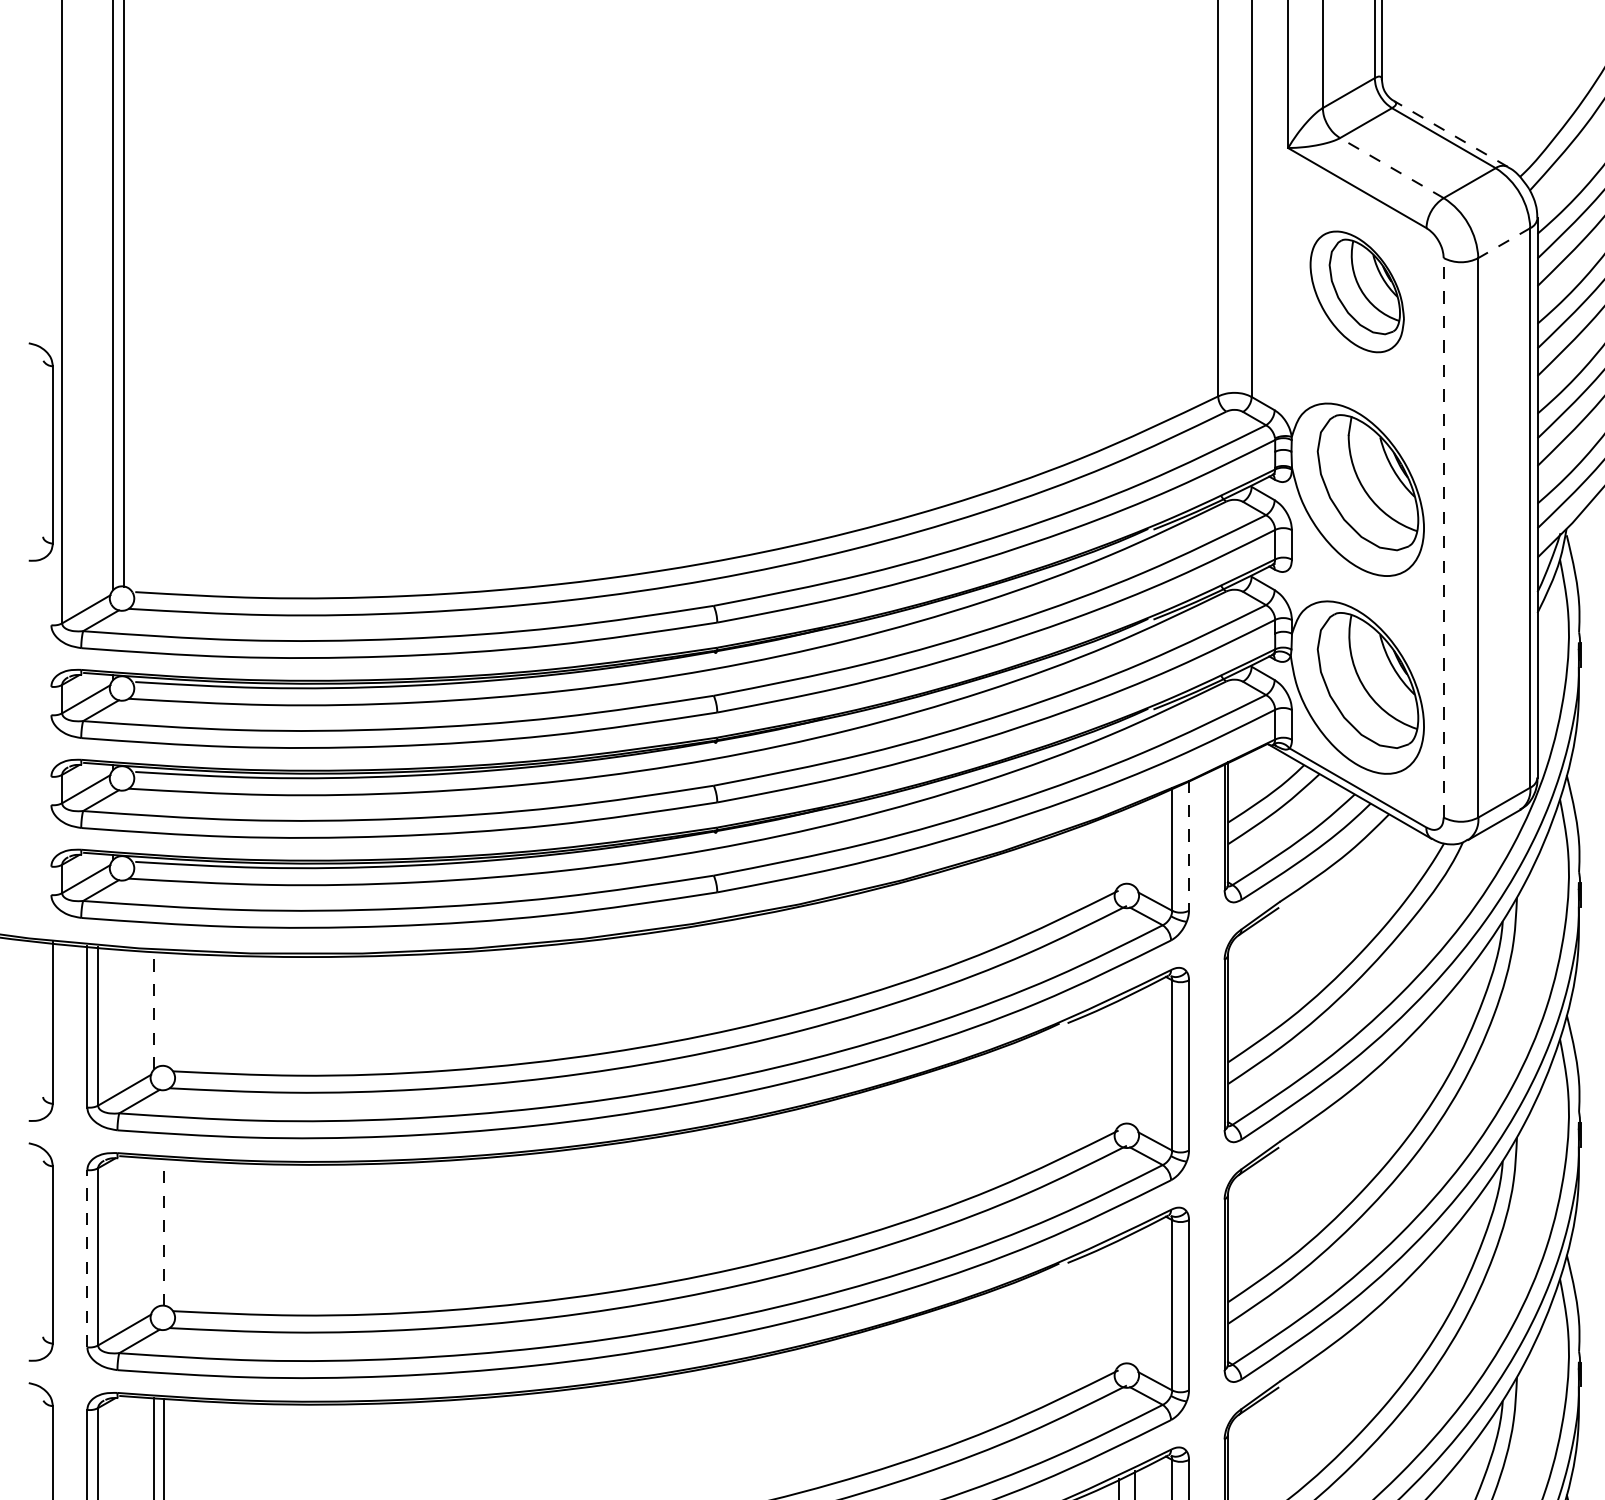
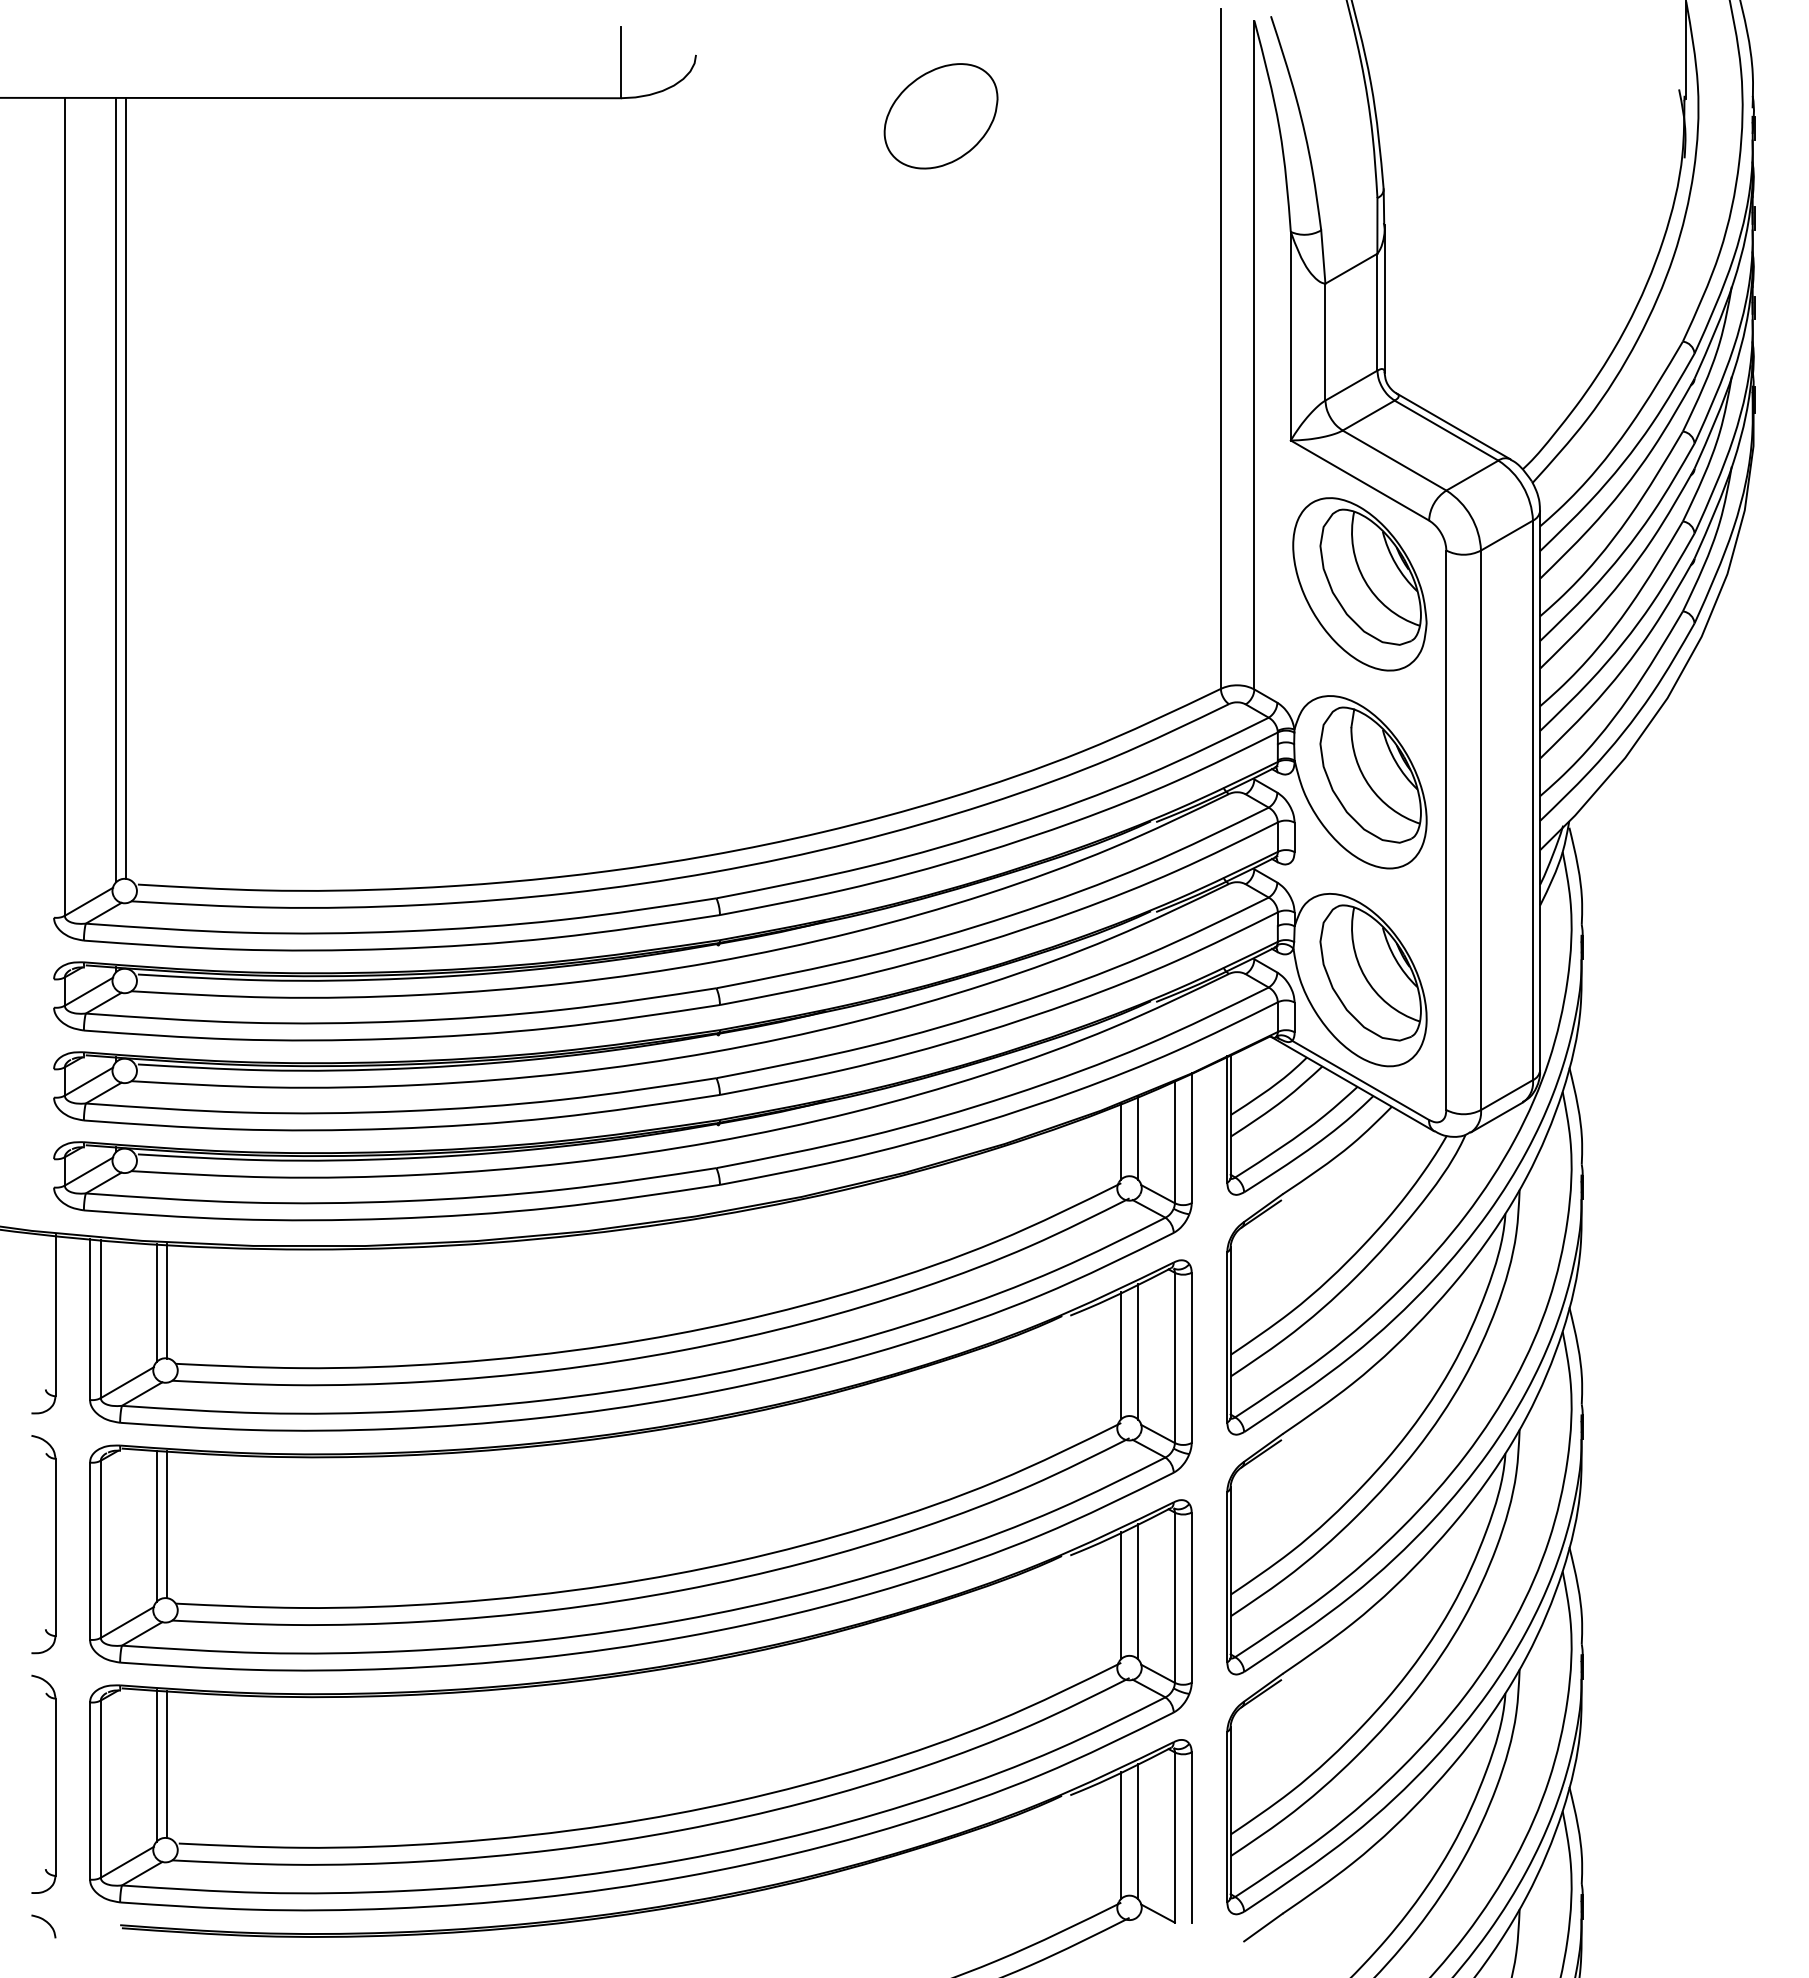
line: (1450, 134) -> (1453, 426), dashed -> solid
line: (1391, 168) -> (1394, 460), dashed -> solid
line: (1503, 243) -> (1506, 535), dashed -> solid
part: (1356, 292) -> (1359, 584), size x1.43
part: (52, 452) -> (55, 744), removed
line: (1443, 538) -> (1446, 830), dashed -> solid
line: (1134, 846) -> (1137, 1138), added
line: (1188, 846) -> (1191, 1138), dashed -> solid
line: (1118, 849) -> (1121, 1141), added
line: (163, 1009) -> (166, 1301), added
line: (153, 1010) -> (156, 1302), dashed -> solid
line: (1134, 1059) -> (1137, 1351), added
line: (1118, 1063) -> (1121, 1355), added
line: (163, 1232) -> (166, 1524), dashed -> solid
line: (153, 1233) -> (156, 1525), added
line: (87, 1259) -> (90, 1551), dashed -> solid
line: (1134, 1299) -> (1137, 1591), added
line: (1118, 1303) -> (1121, 1595), added

